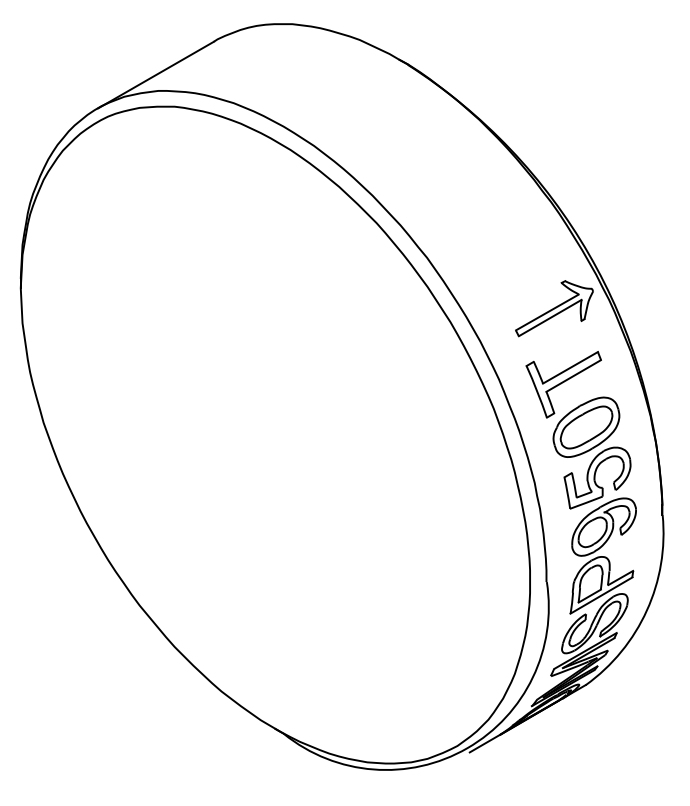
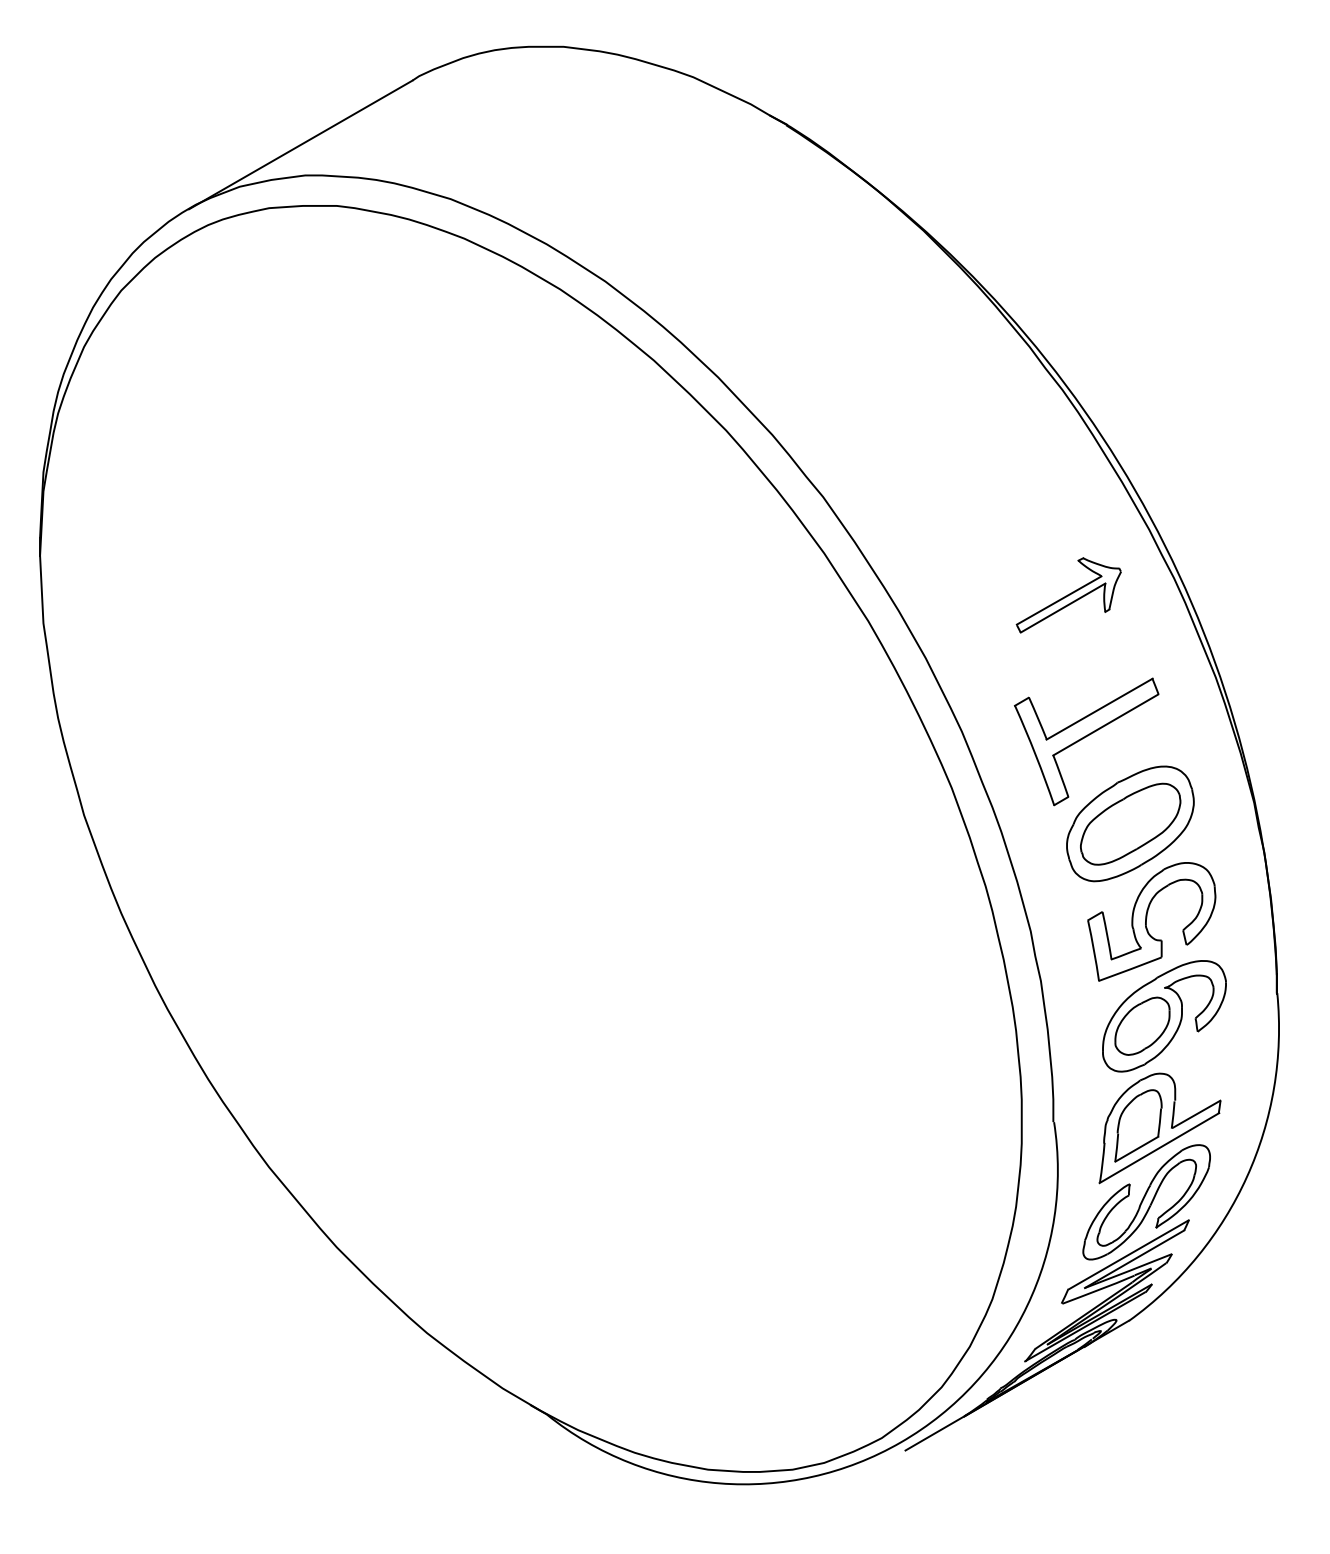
part: (554, 308) -> (1068, 594), size x0.7

